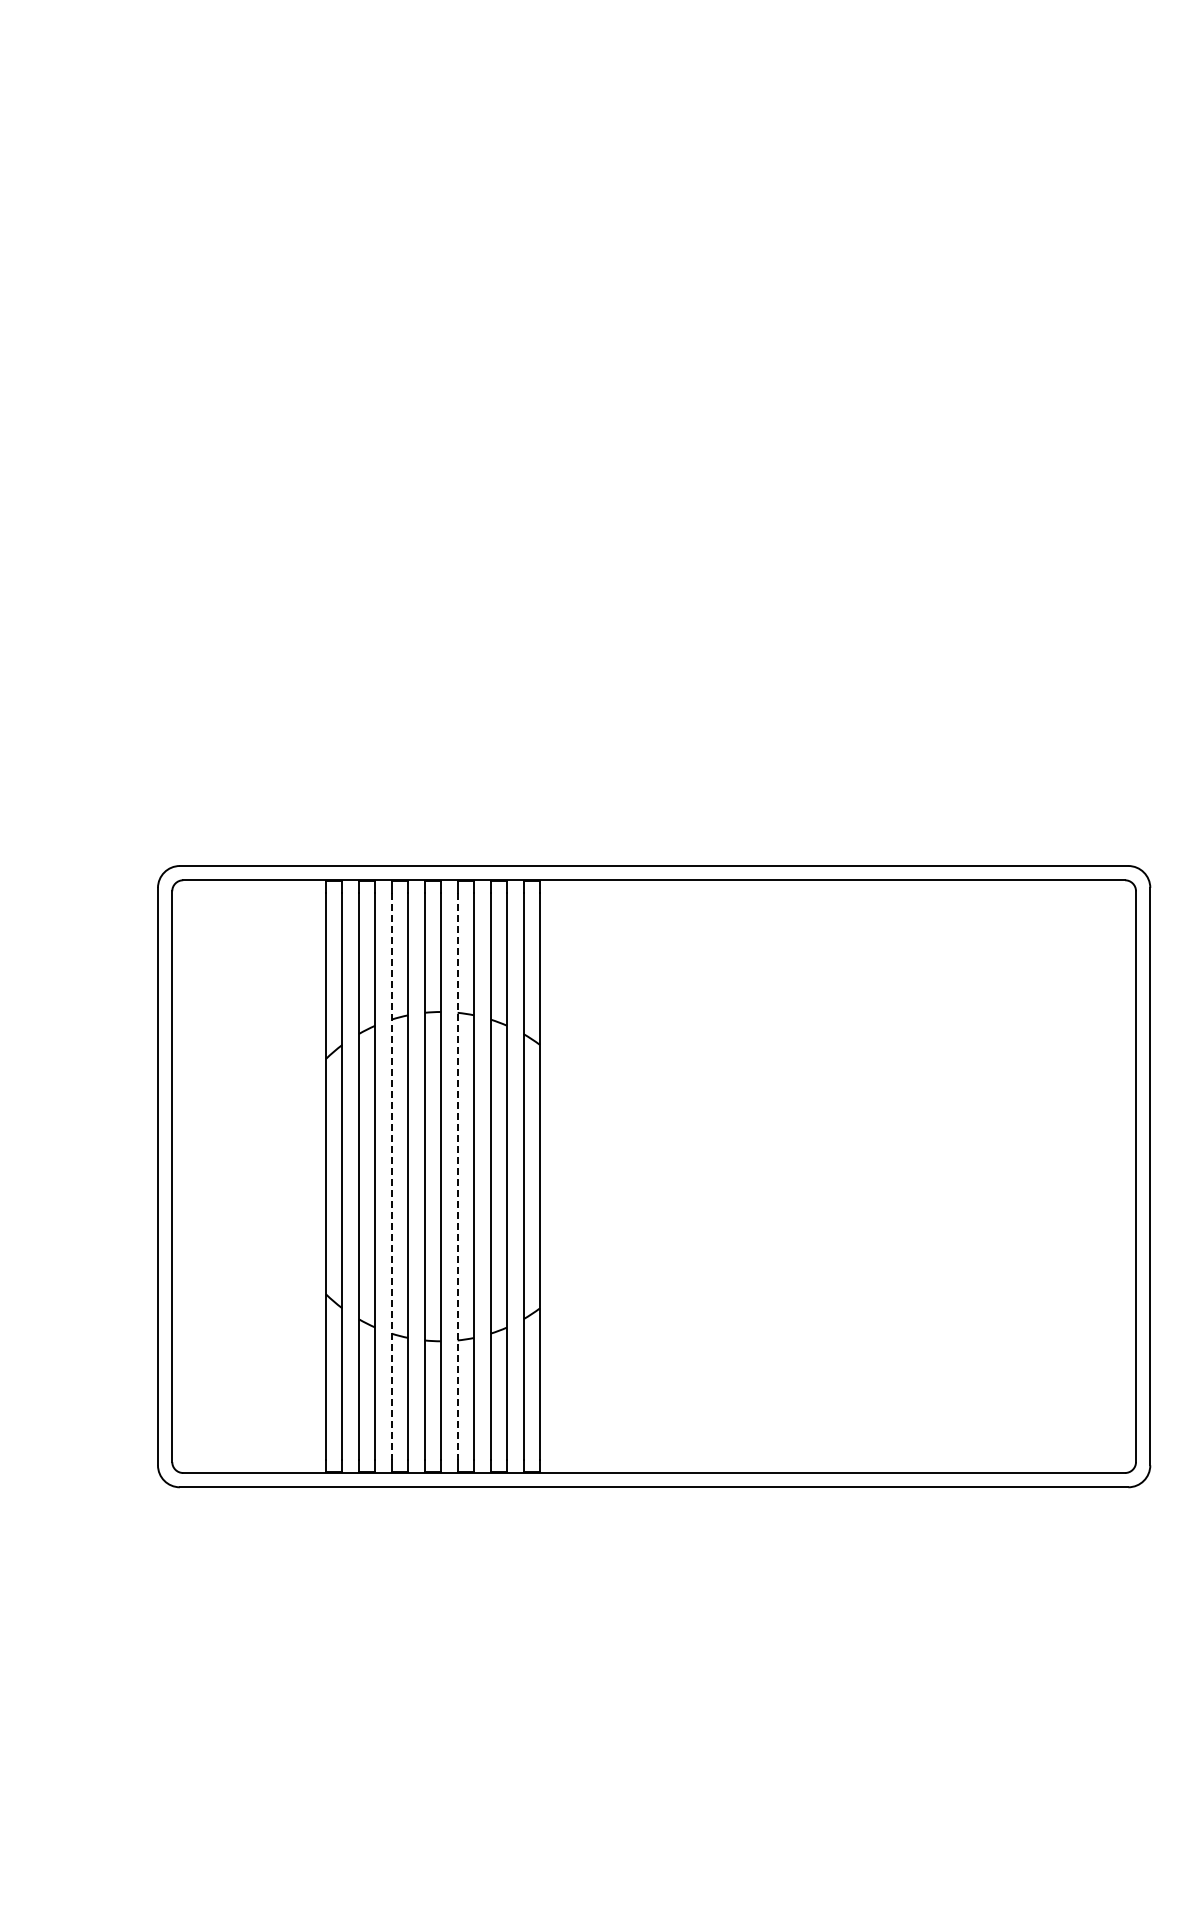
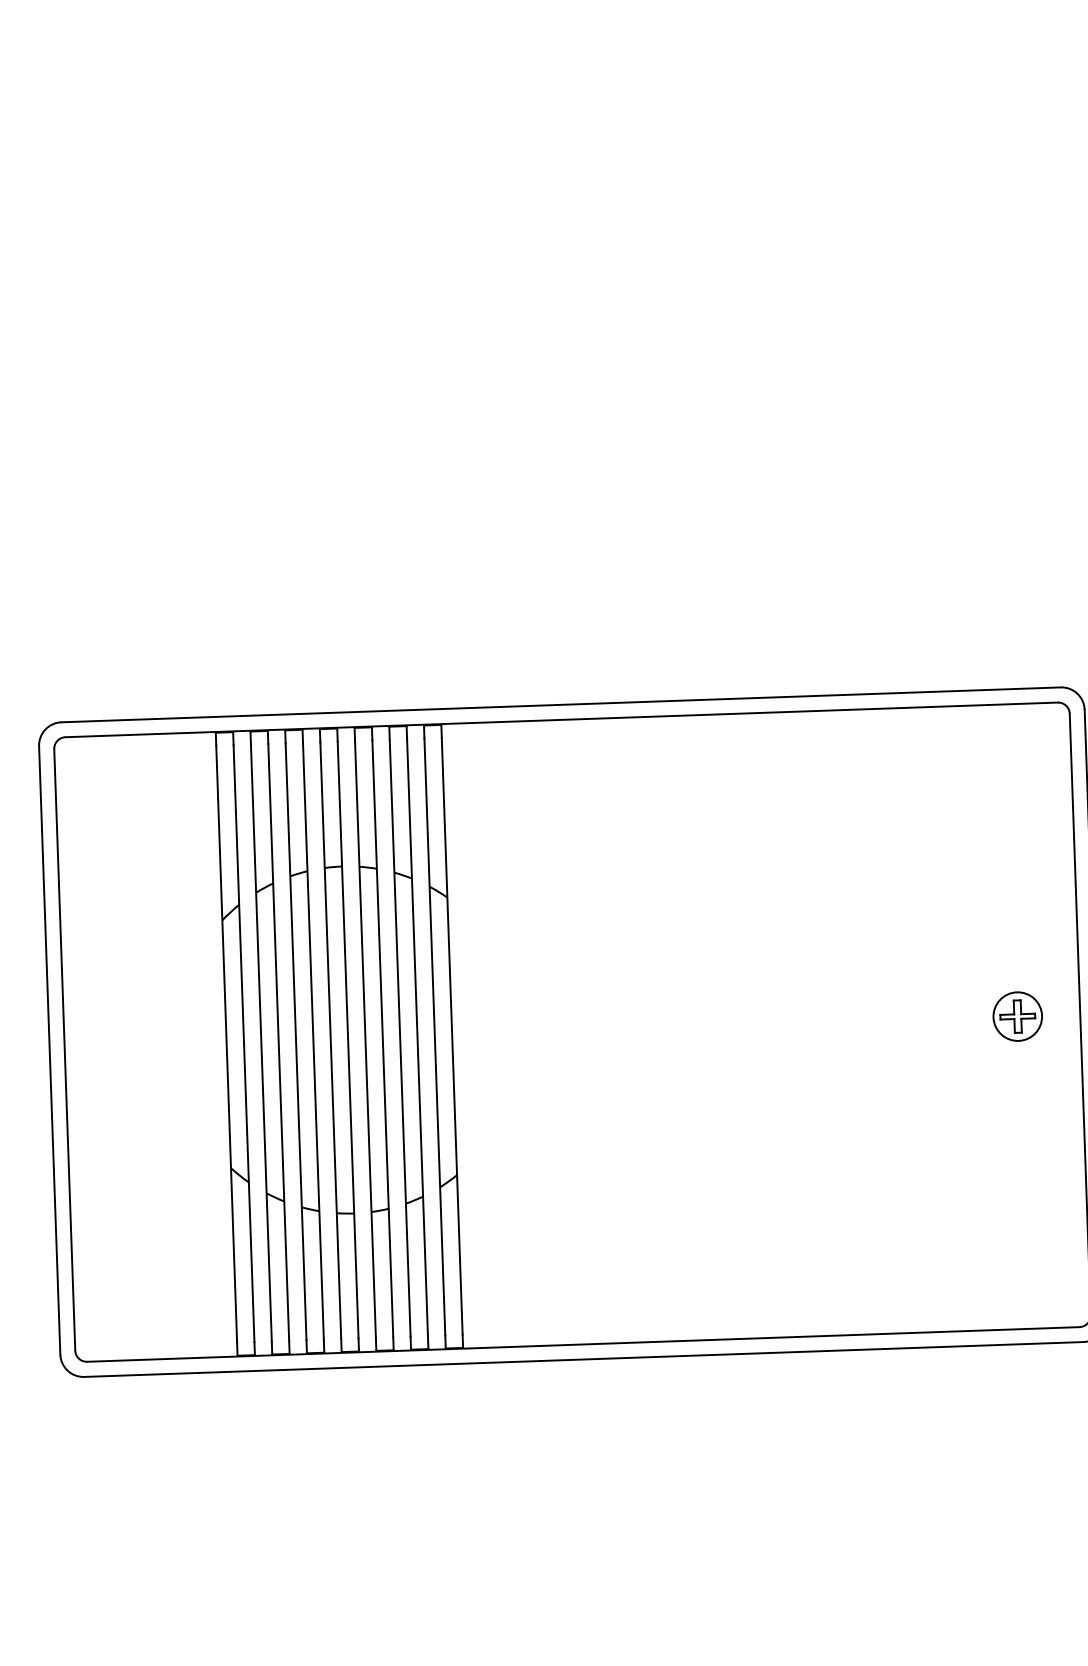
part: (1076, 1176) -> (1017, 1016), added
line: (391, 1177) -> (295, 1042), dashed -> solid
line: (457, 1177) -> (365, 1040), dashed -> solid

